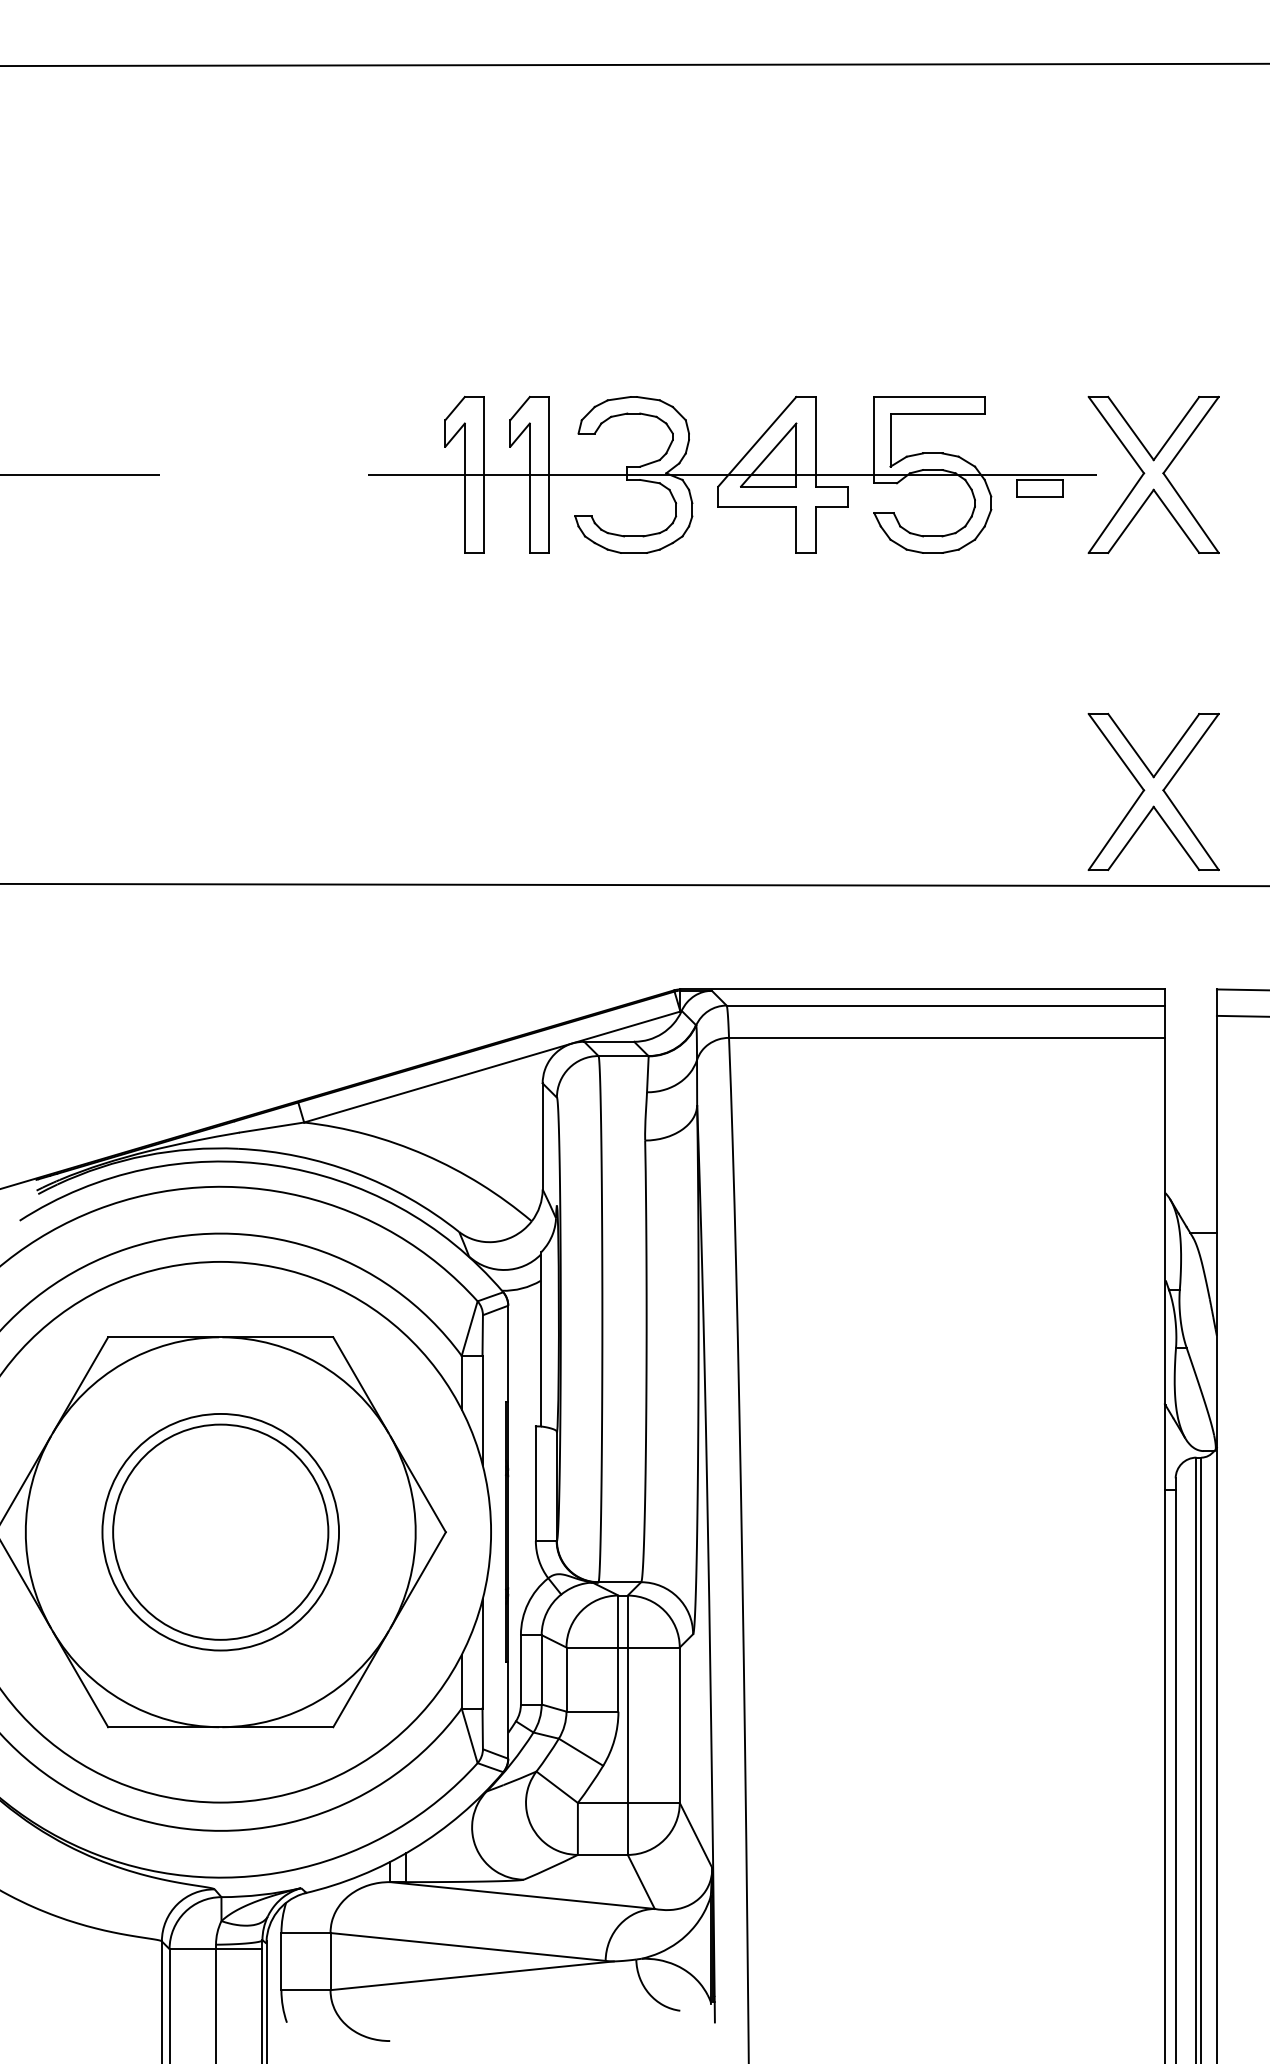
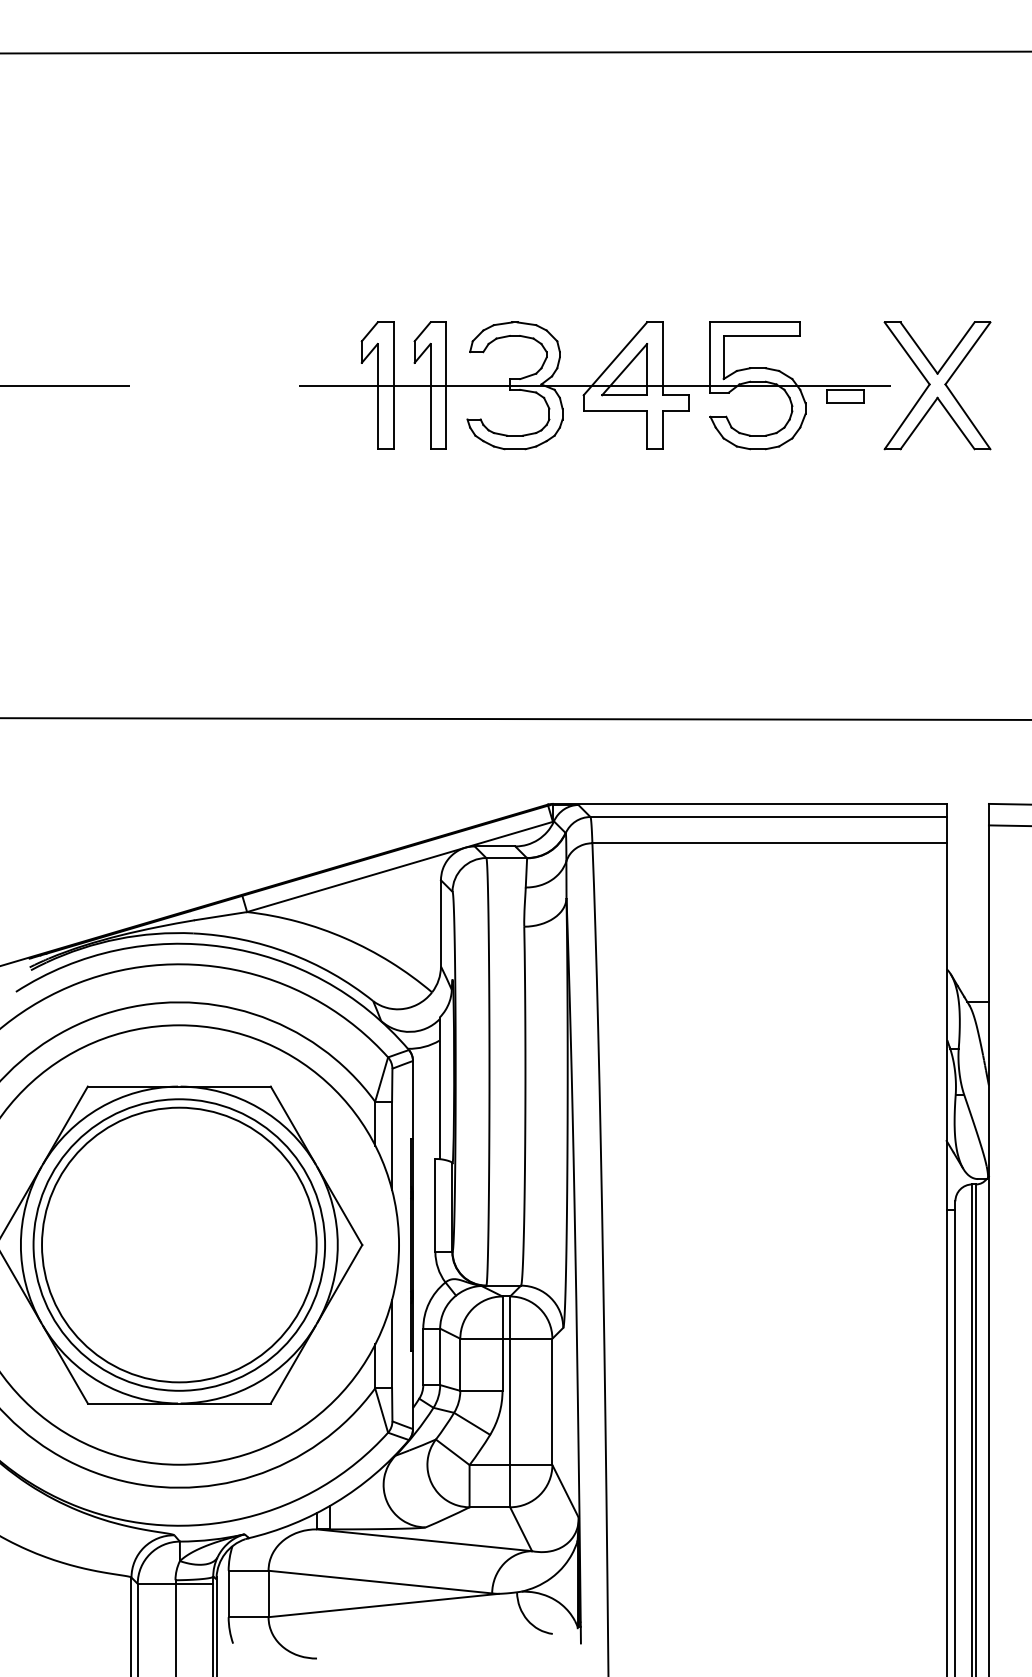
part: (1153, 791) -> (937, 643), removed
circle: (220, 1531) -> (179, 1244), size x1.67
circle: (220, 1532) -> (179, 1245), size x1.43

